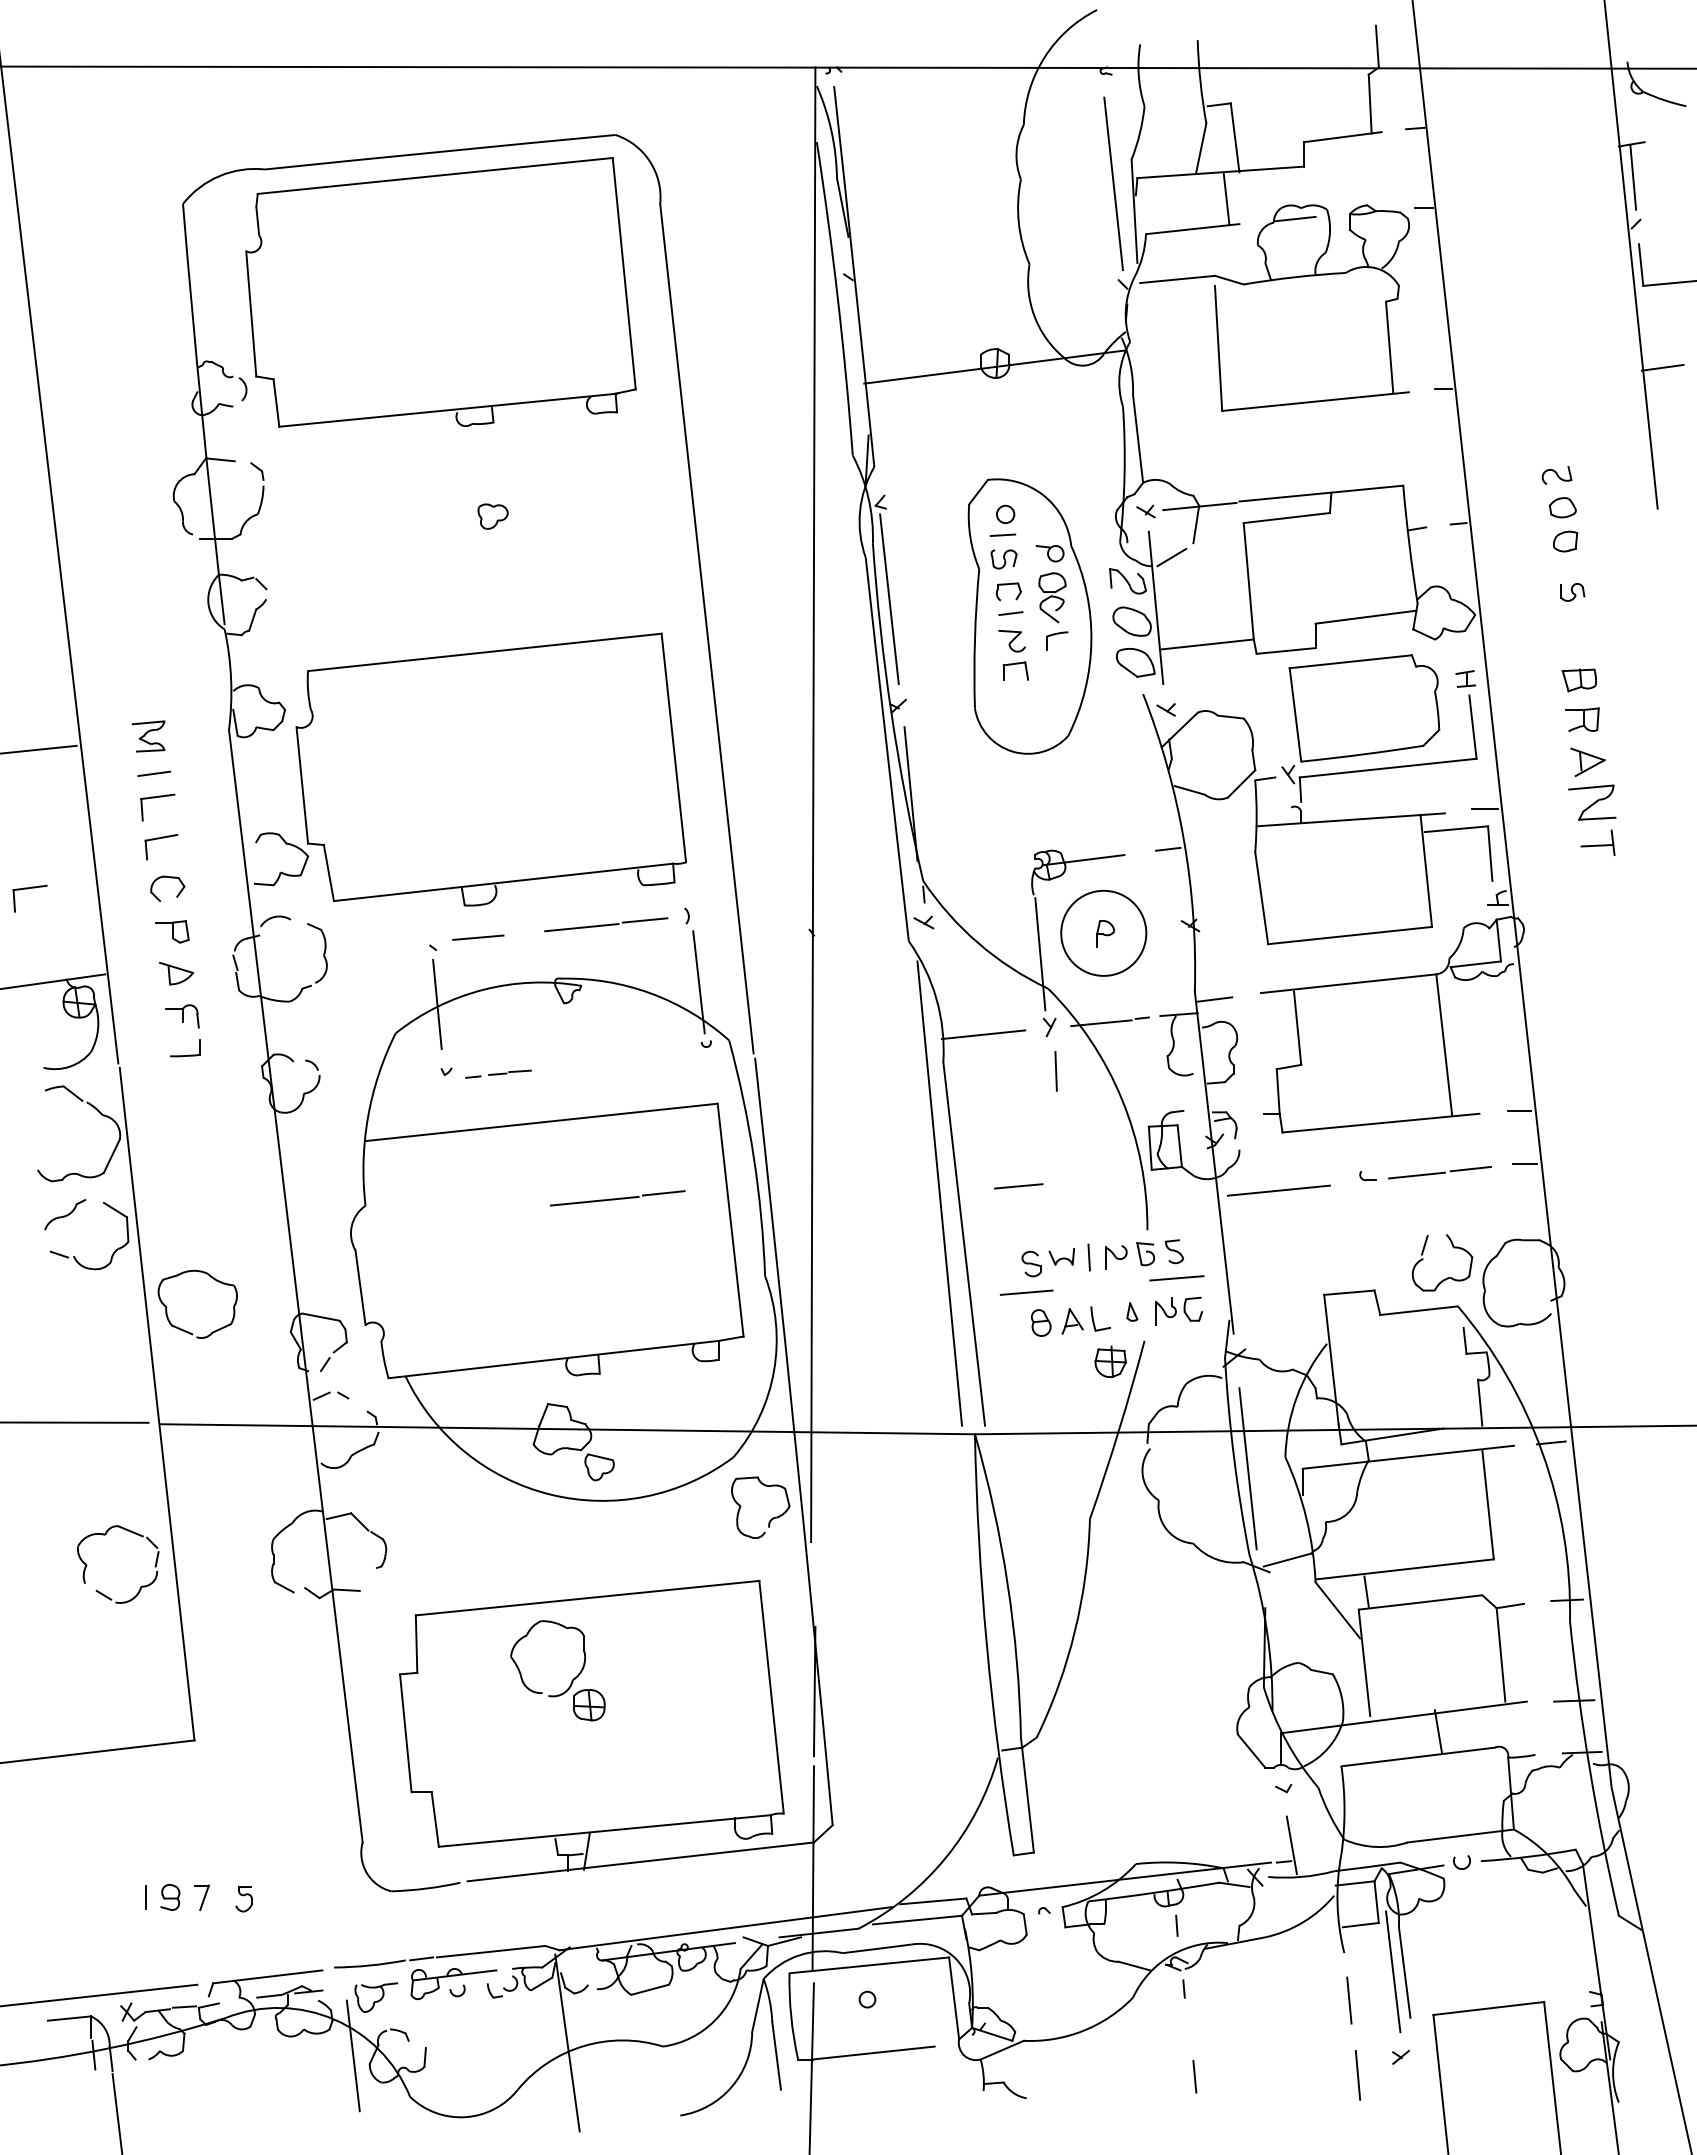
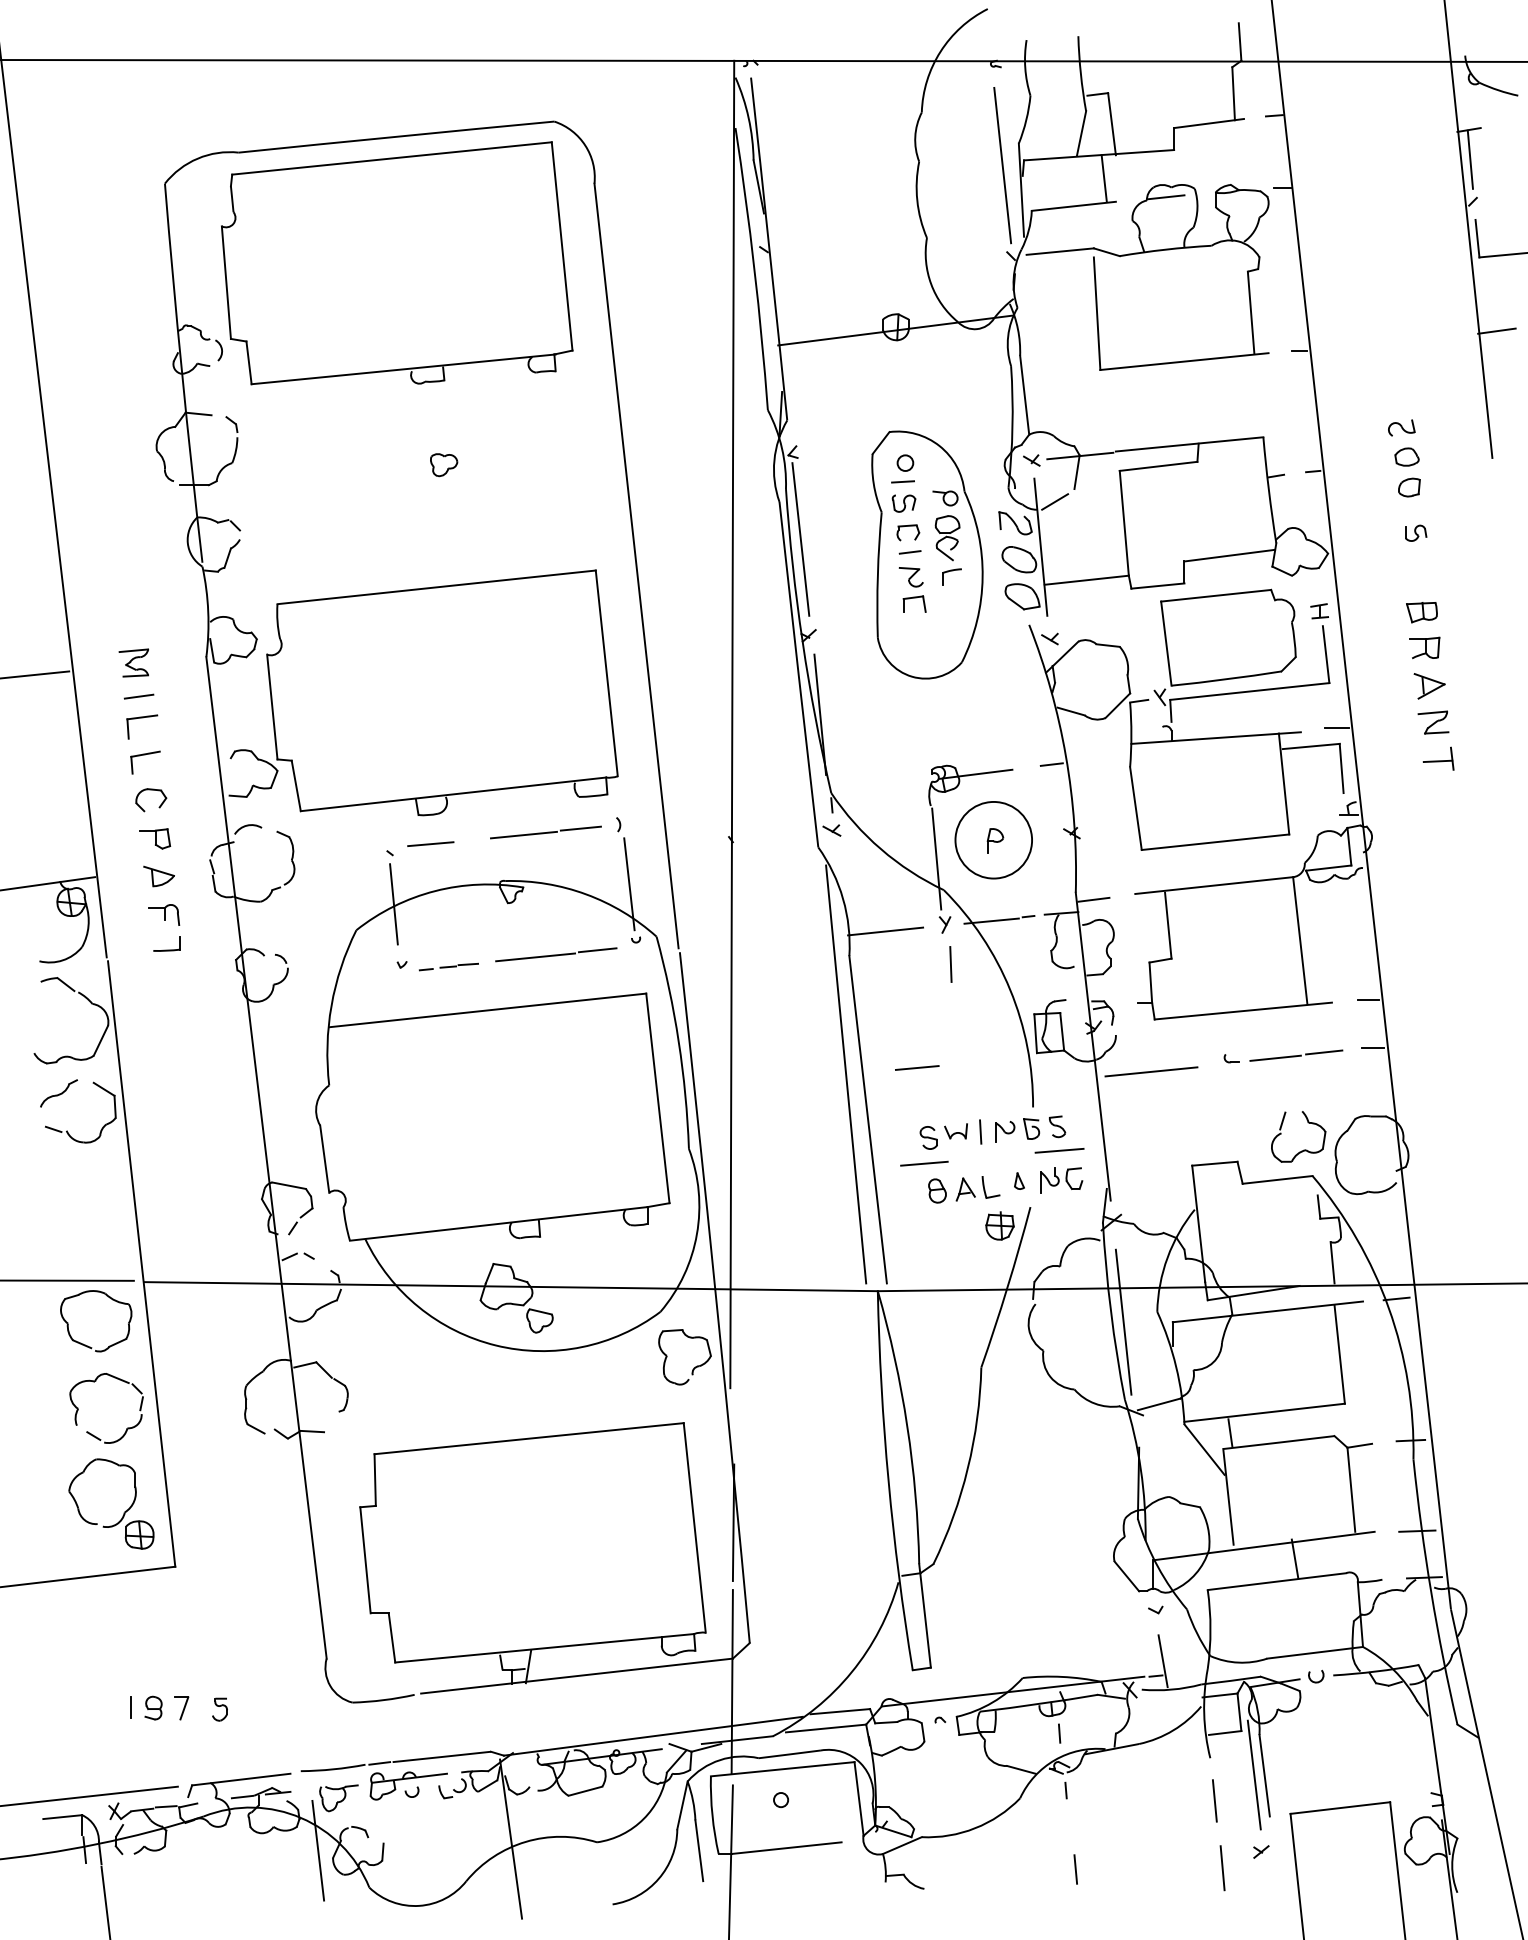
part: (1592, 802) -> (1433, 722), size x0.71
part: (30, 889) -> (27, 800), removed
line: (617, 1198) -> (556, 954), moved
part: (185, 1330) -> (85, 1344), moved
part: (571, 1680) -> (123, 1512), moved

